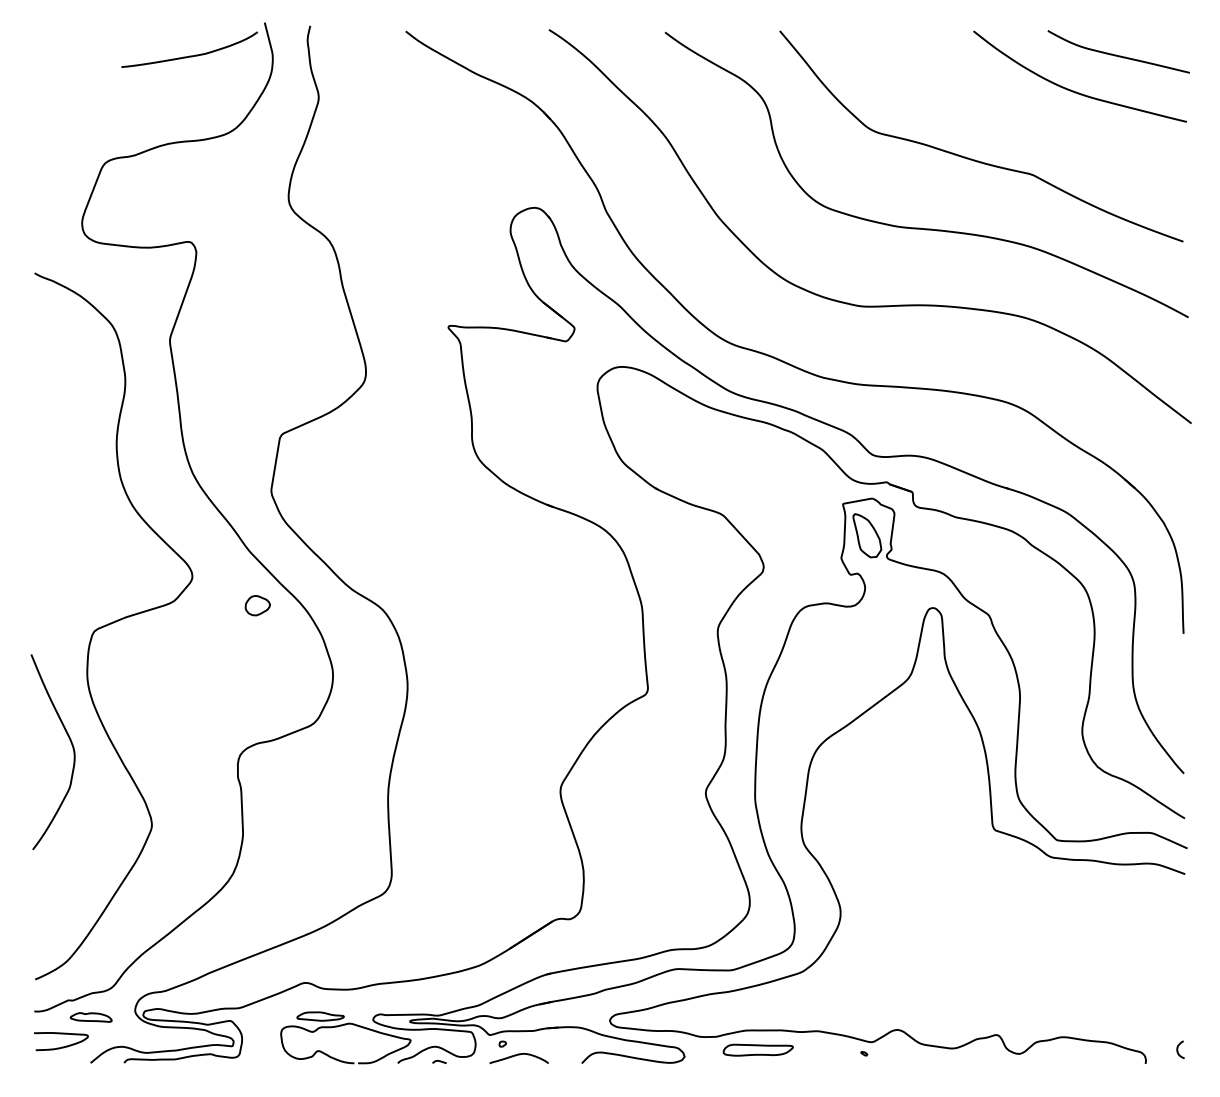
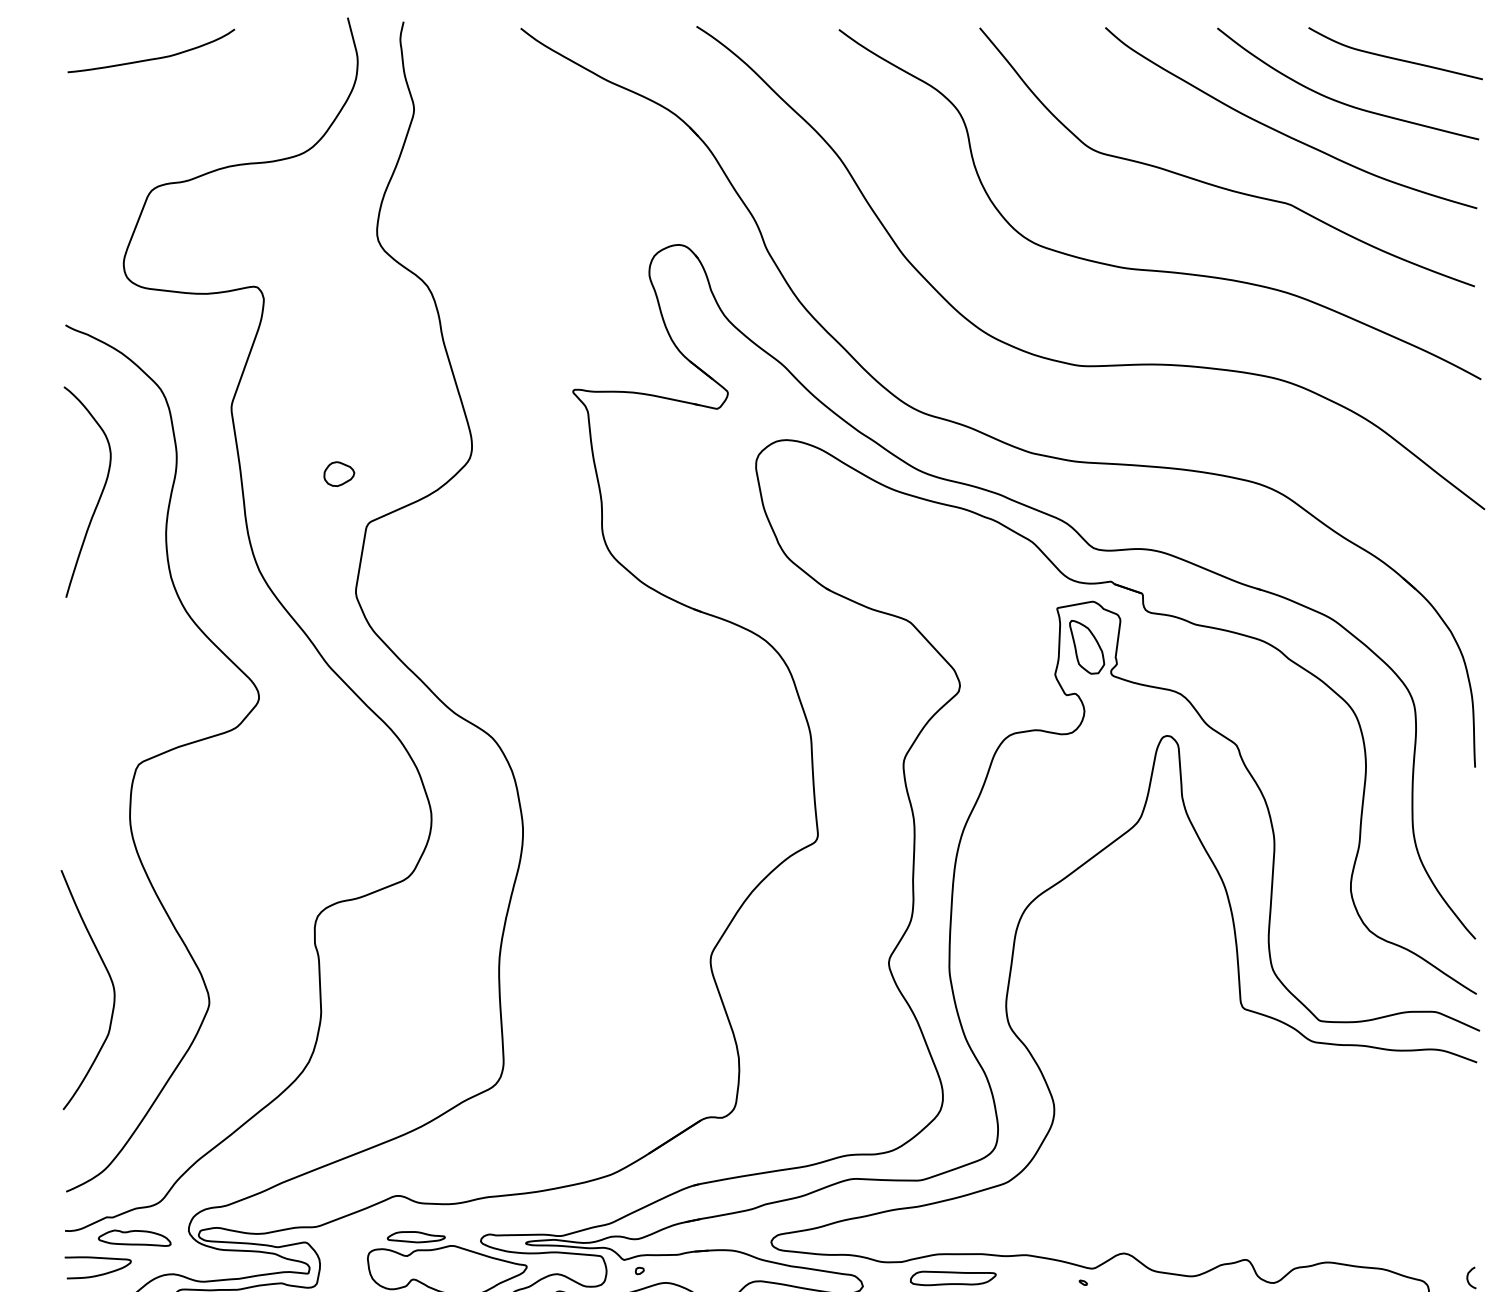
curve: (189, 55) -> (151, 58), moved
curve: (1030, 117) -> (1287, 134), added
curve: (62, 411) -> (99, 494), added
part: (257, 605) -> (338, 473), moved
curve: (71, 745) -> (110, 981), moved
part: (91, 1017) -> (135, 1238), size x1.43

